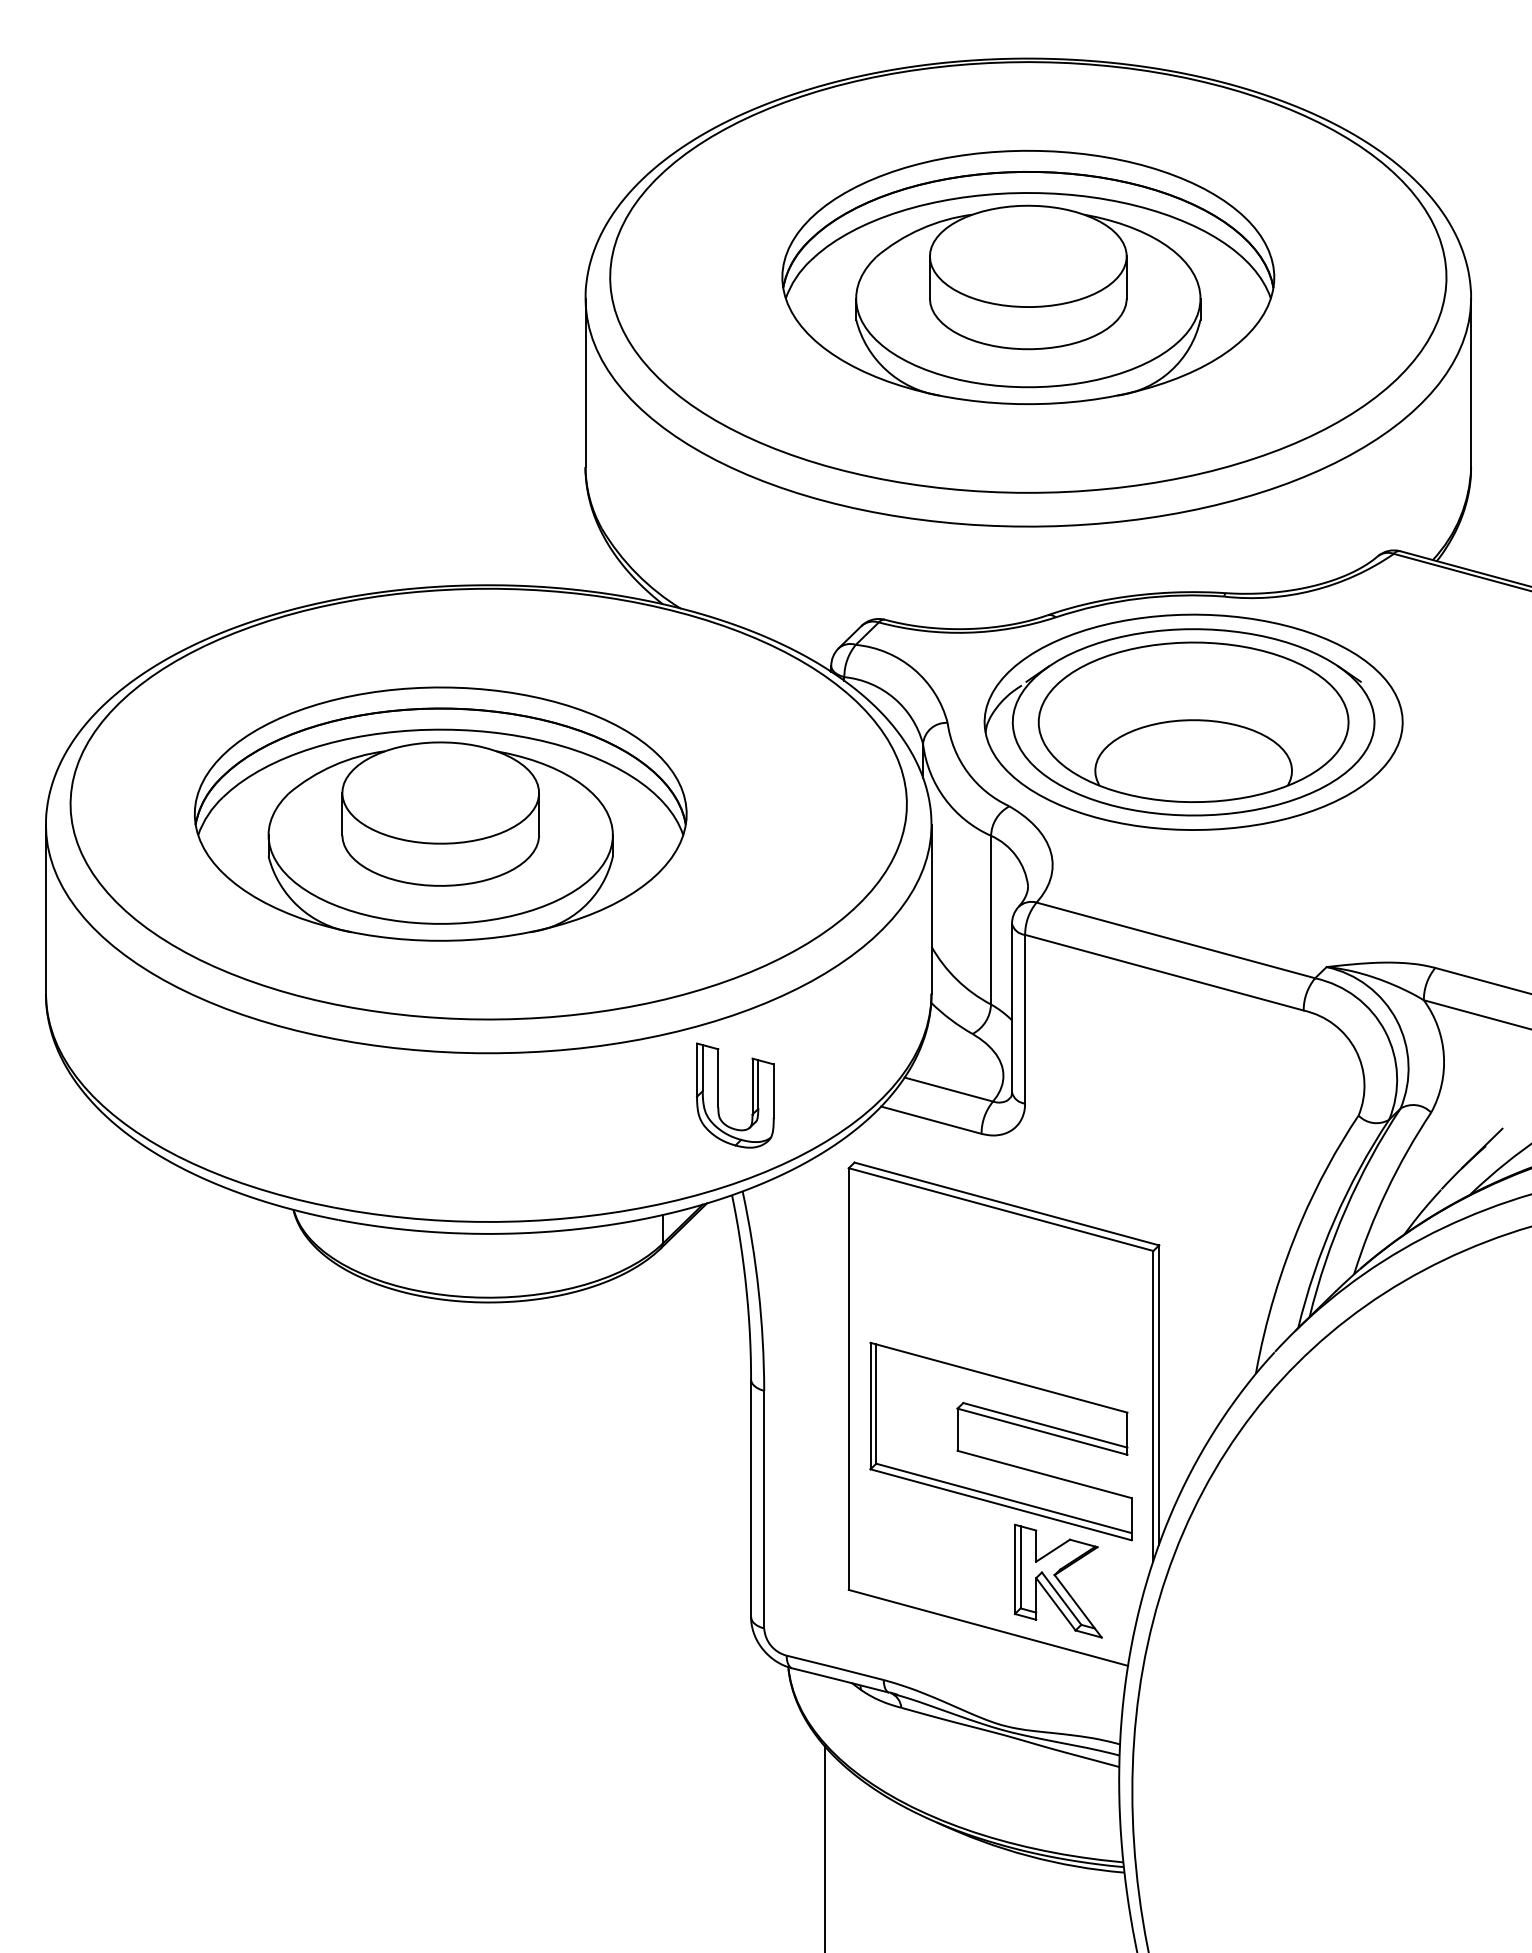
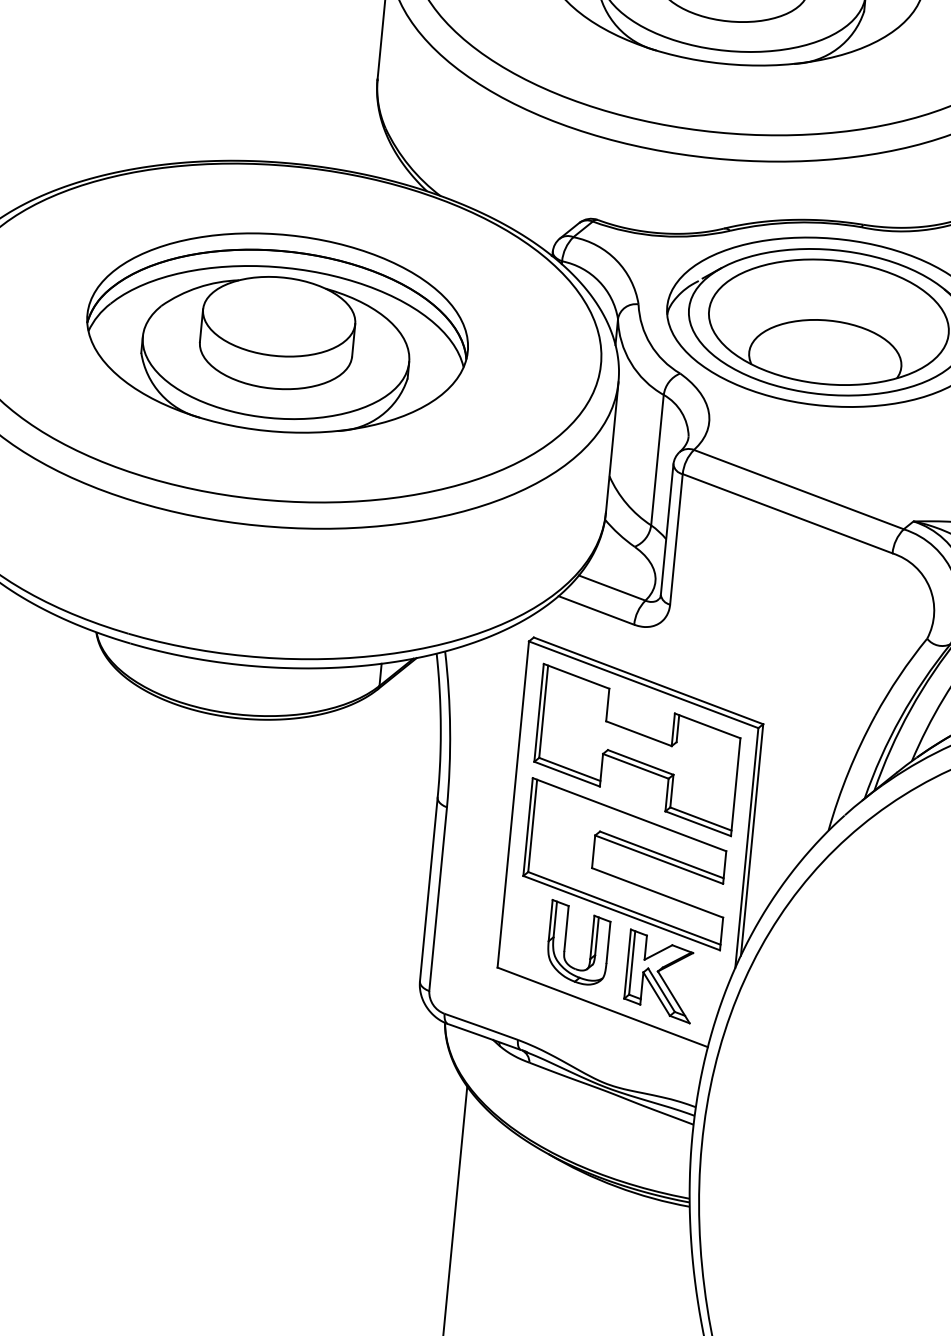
part: (440, 813) -> (277, 332), moved
part: (718, 1095) -> (565, 941), moved
part: (1000, 1293) -> (636, 749), added

